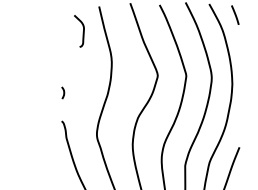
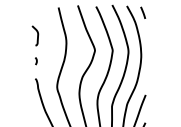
curve: (82, 30) -> (37, 35), moved

